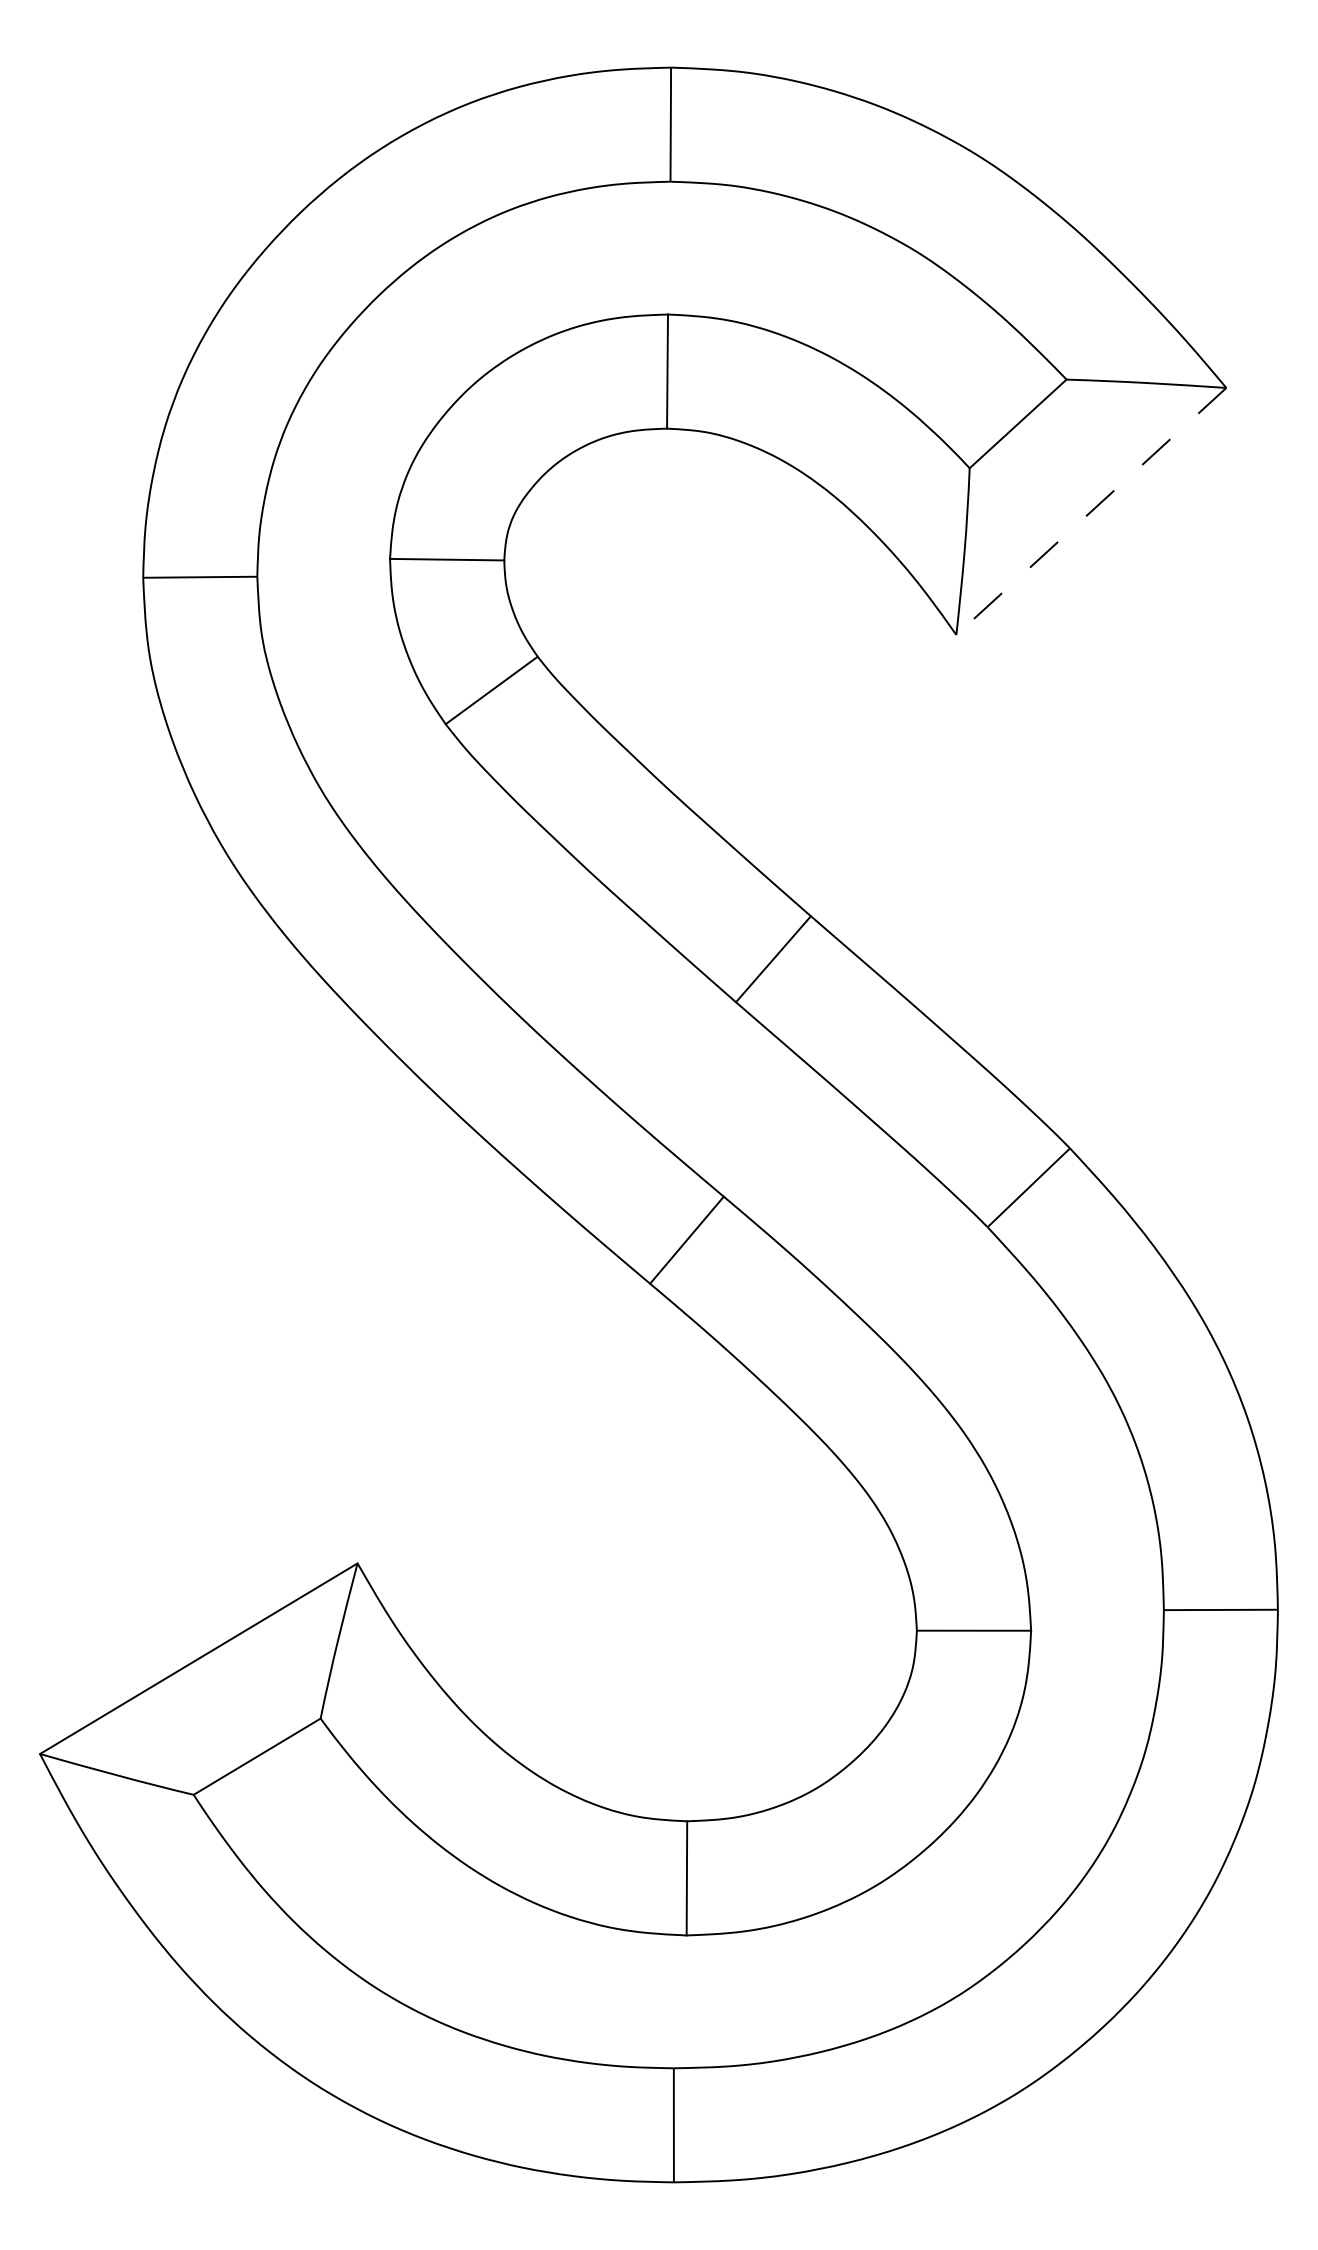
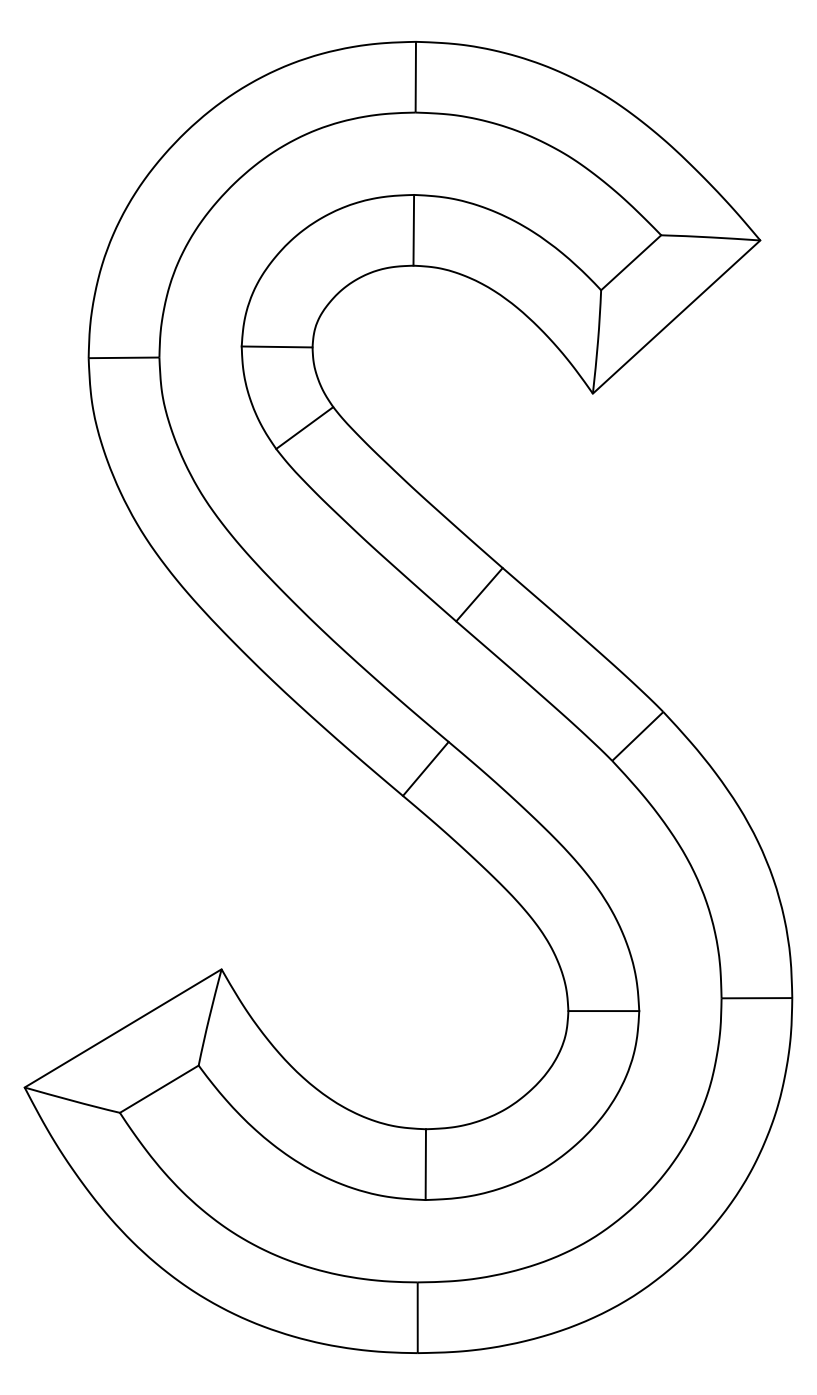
line: (1091, 512) -> (676, 317), dashed -> solid

